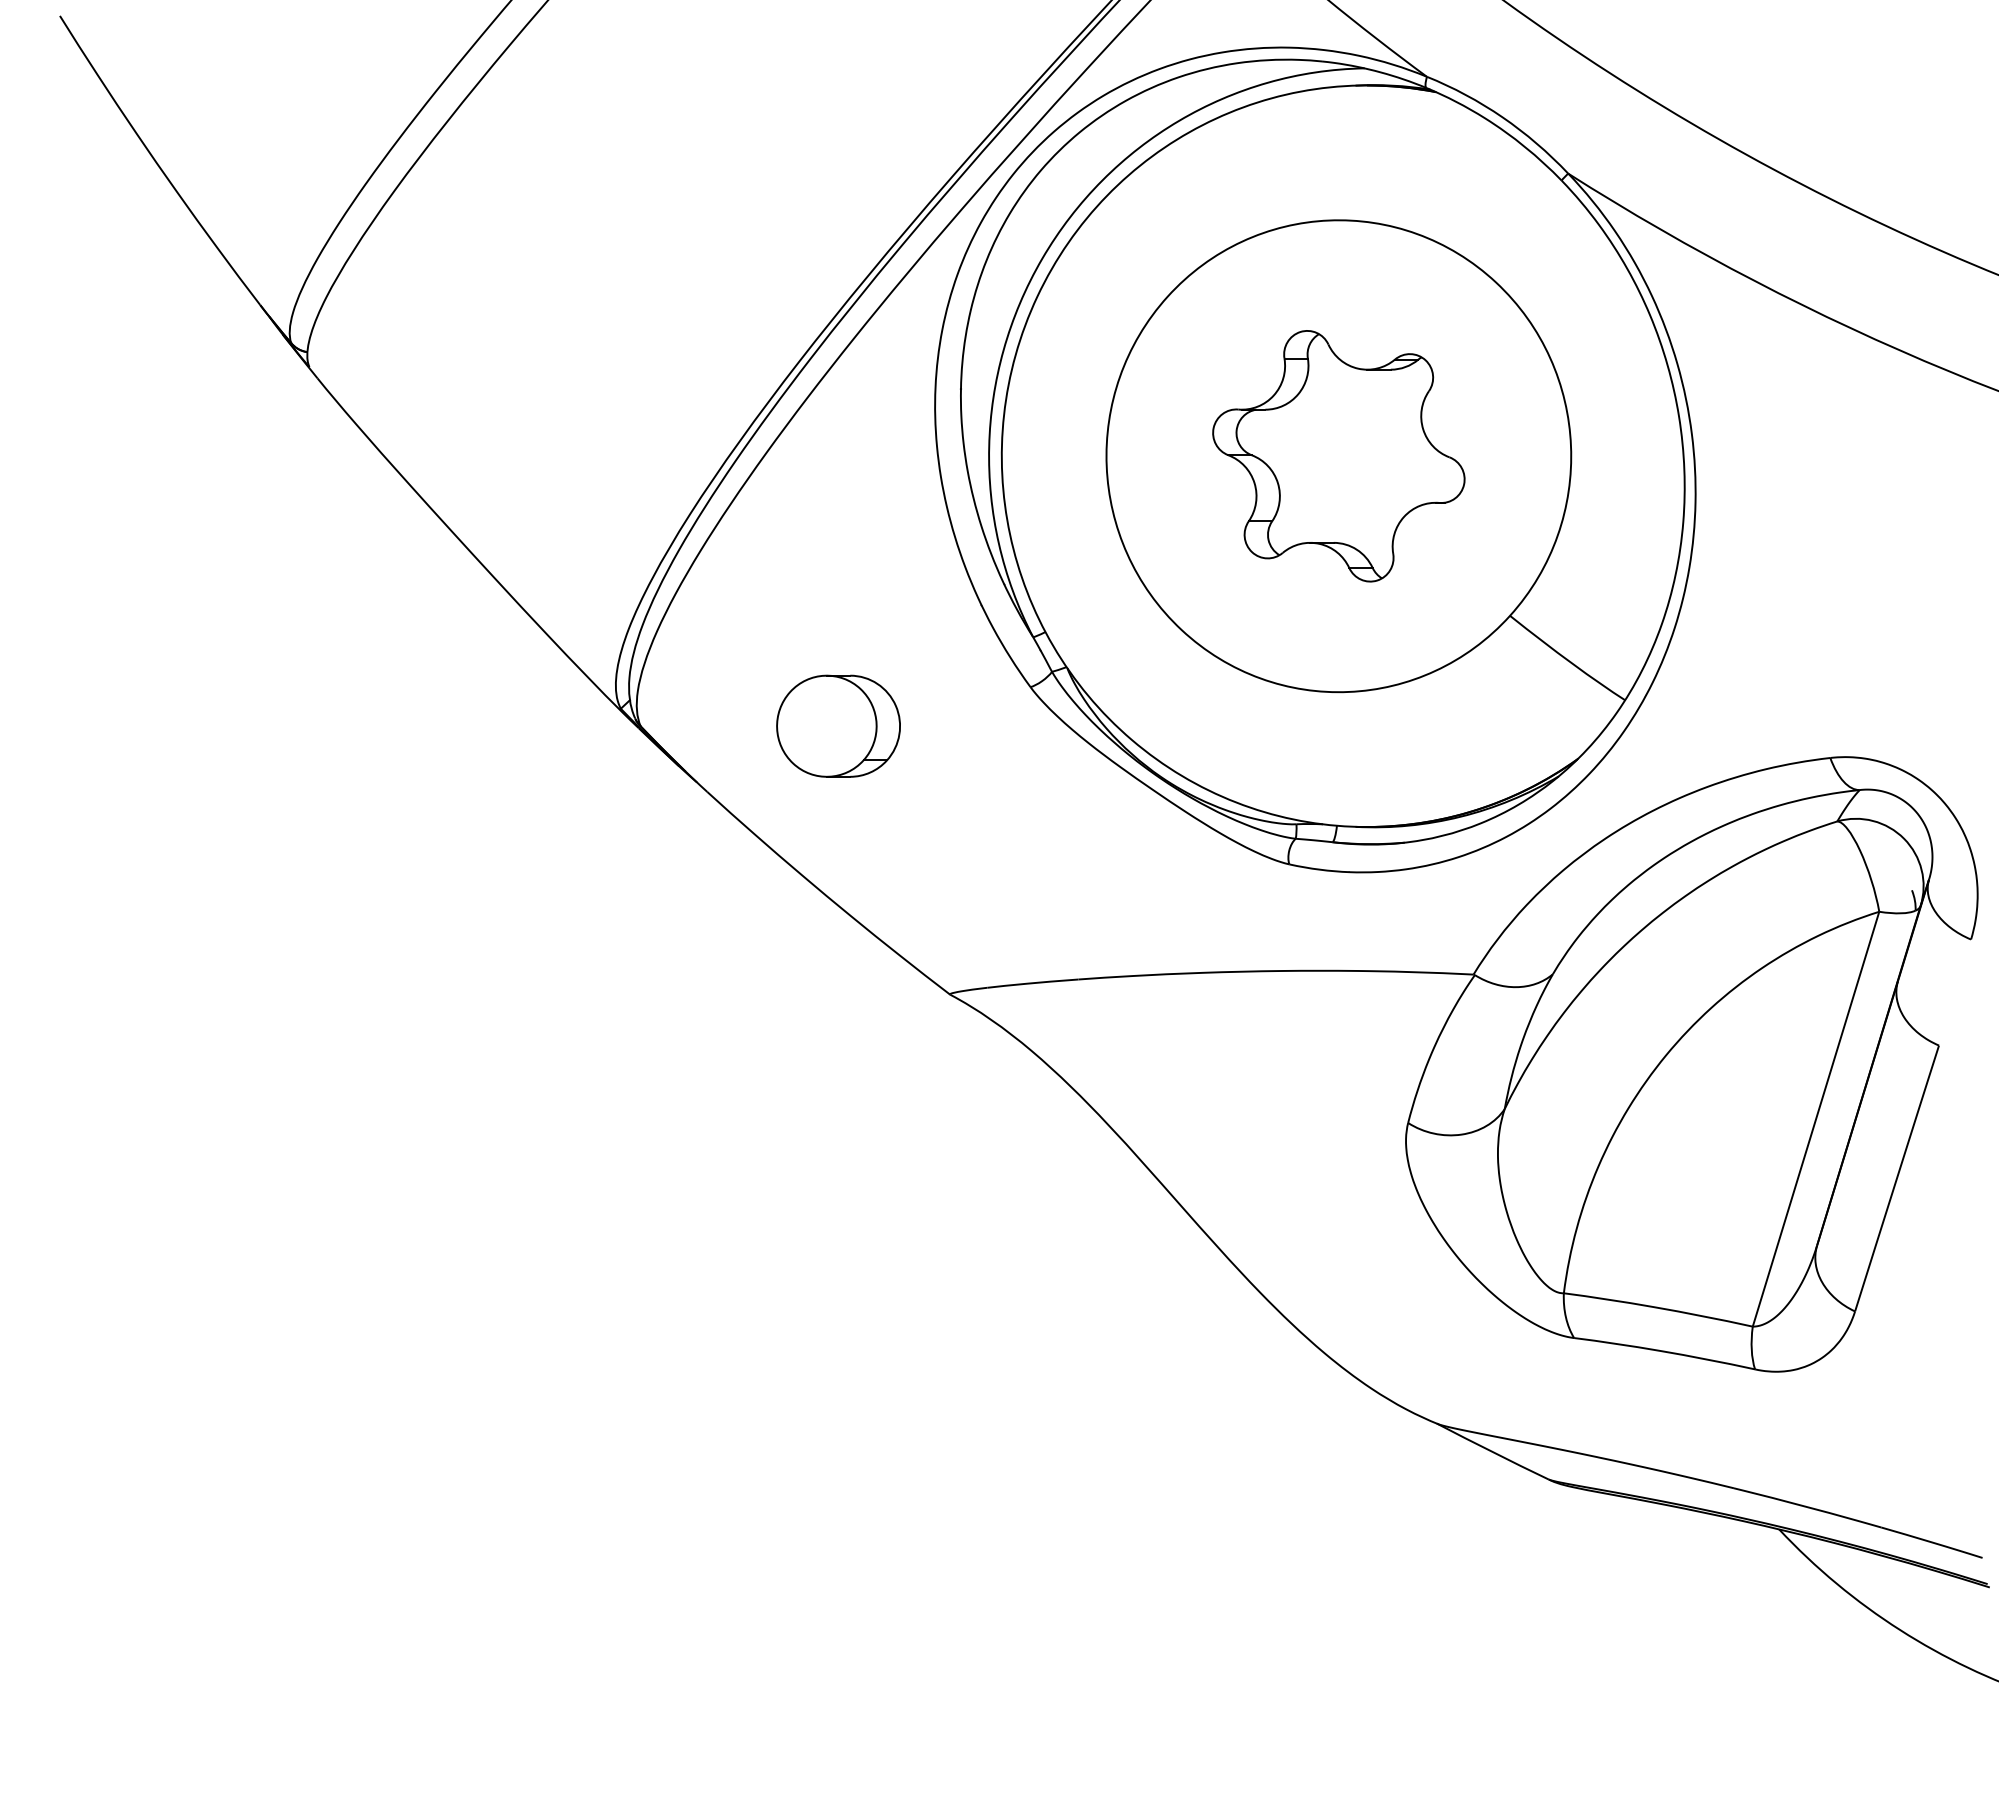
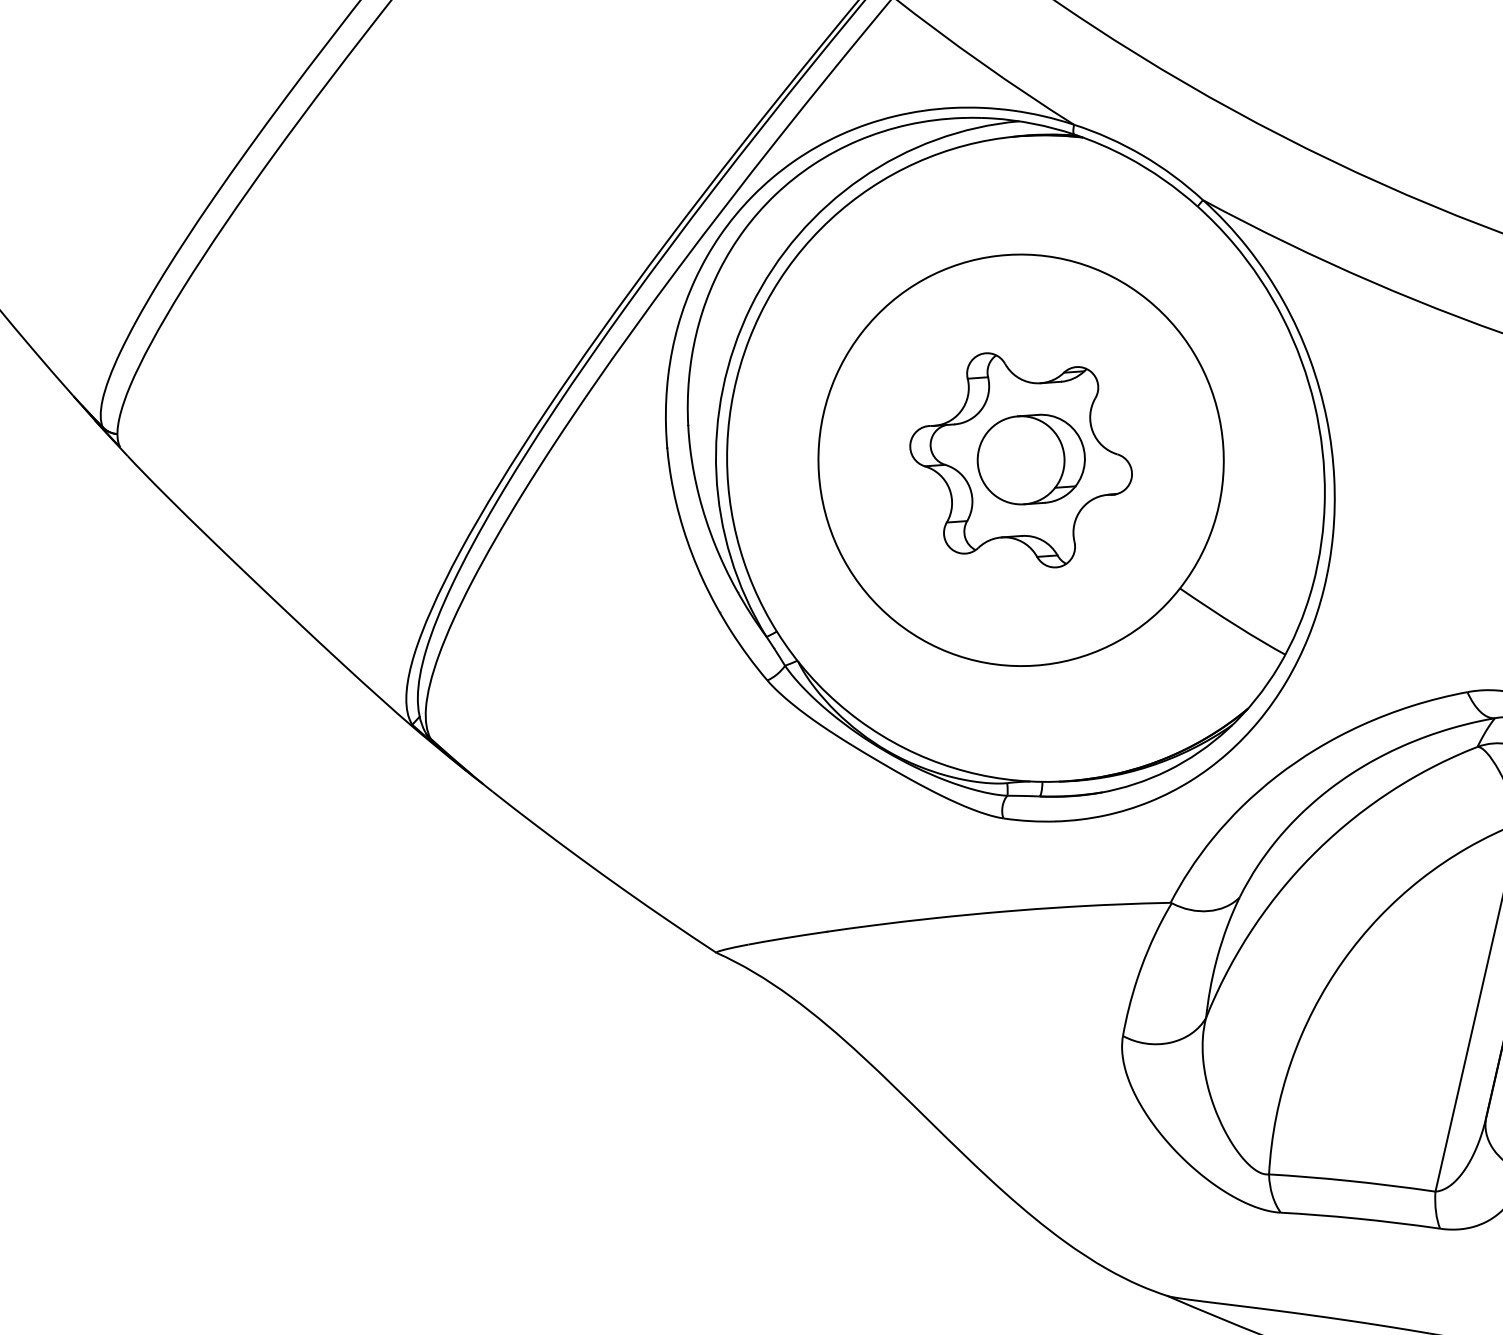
part: (838, 725) -> (1031, 458), moved

